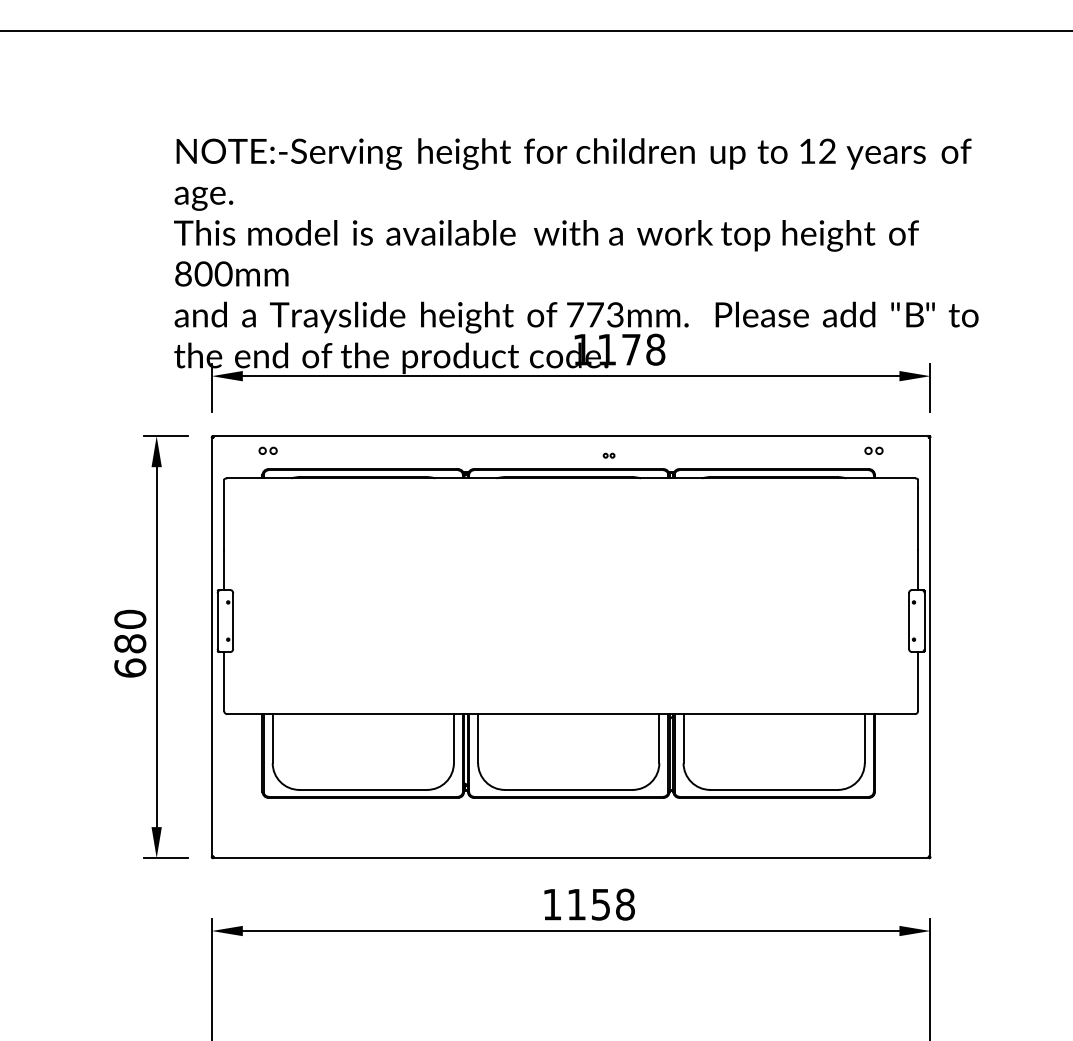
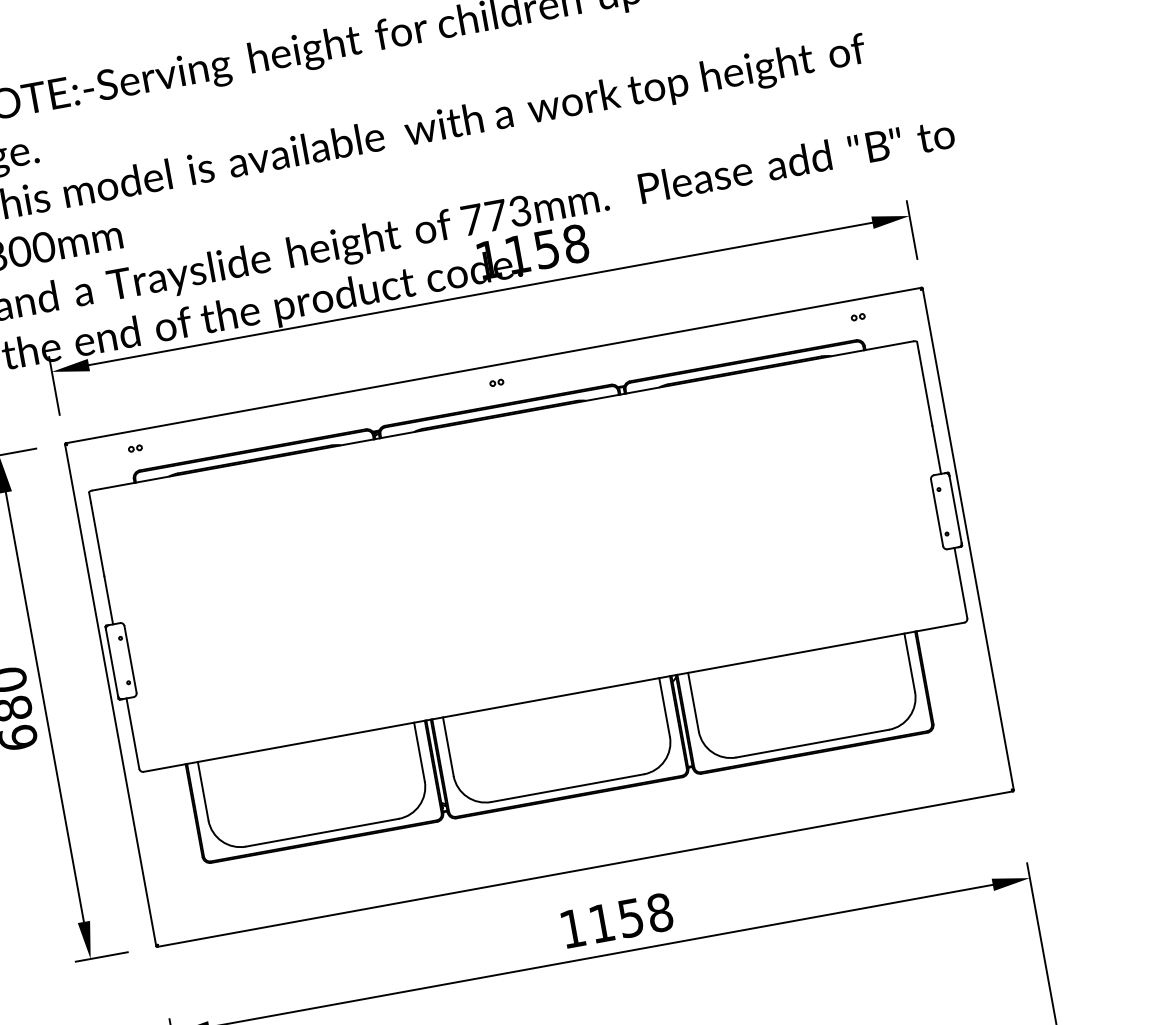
text: (631, 349) -> (546, 249), 1178 -> 1158
part: (268, 450) -> (135, 448), size x0.62
part: (873, 450) -> (857, 317), size x0.62
part: (608, 455) -> (496, 382), moved

